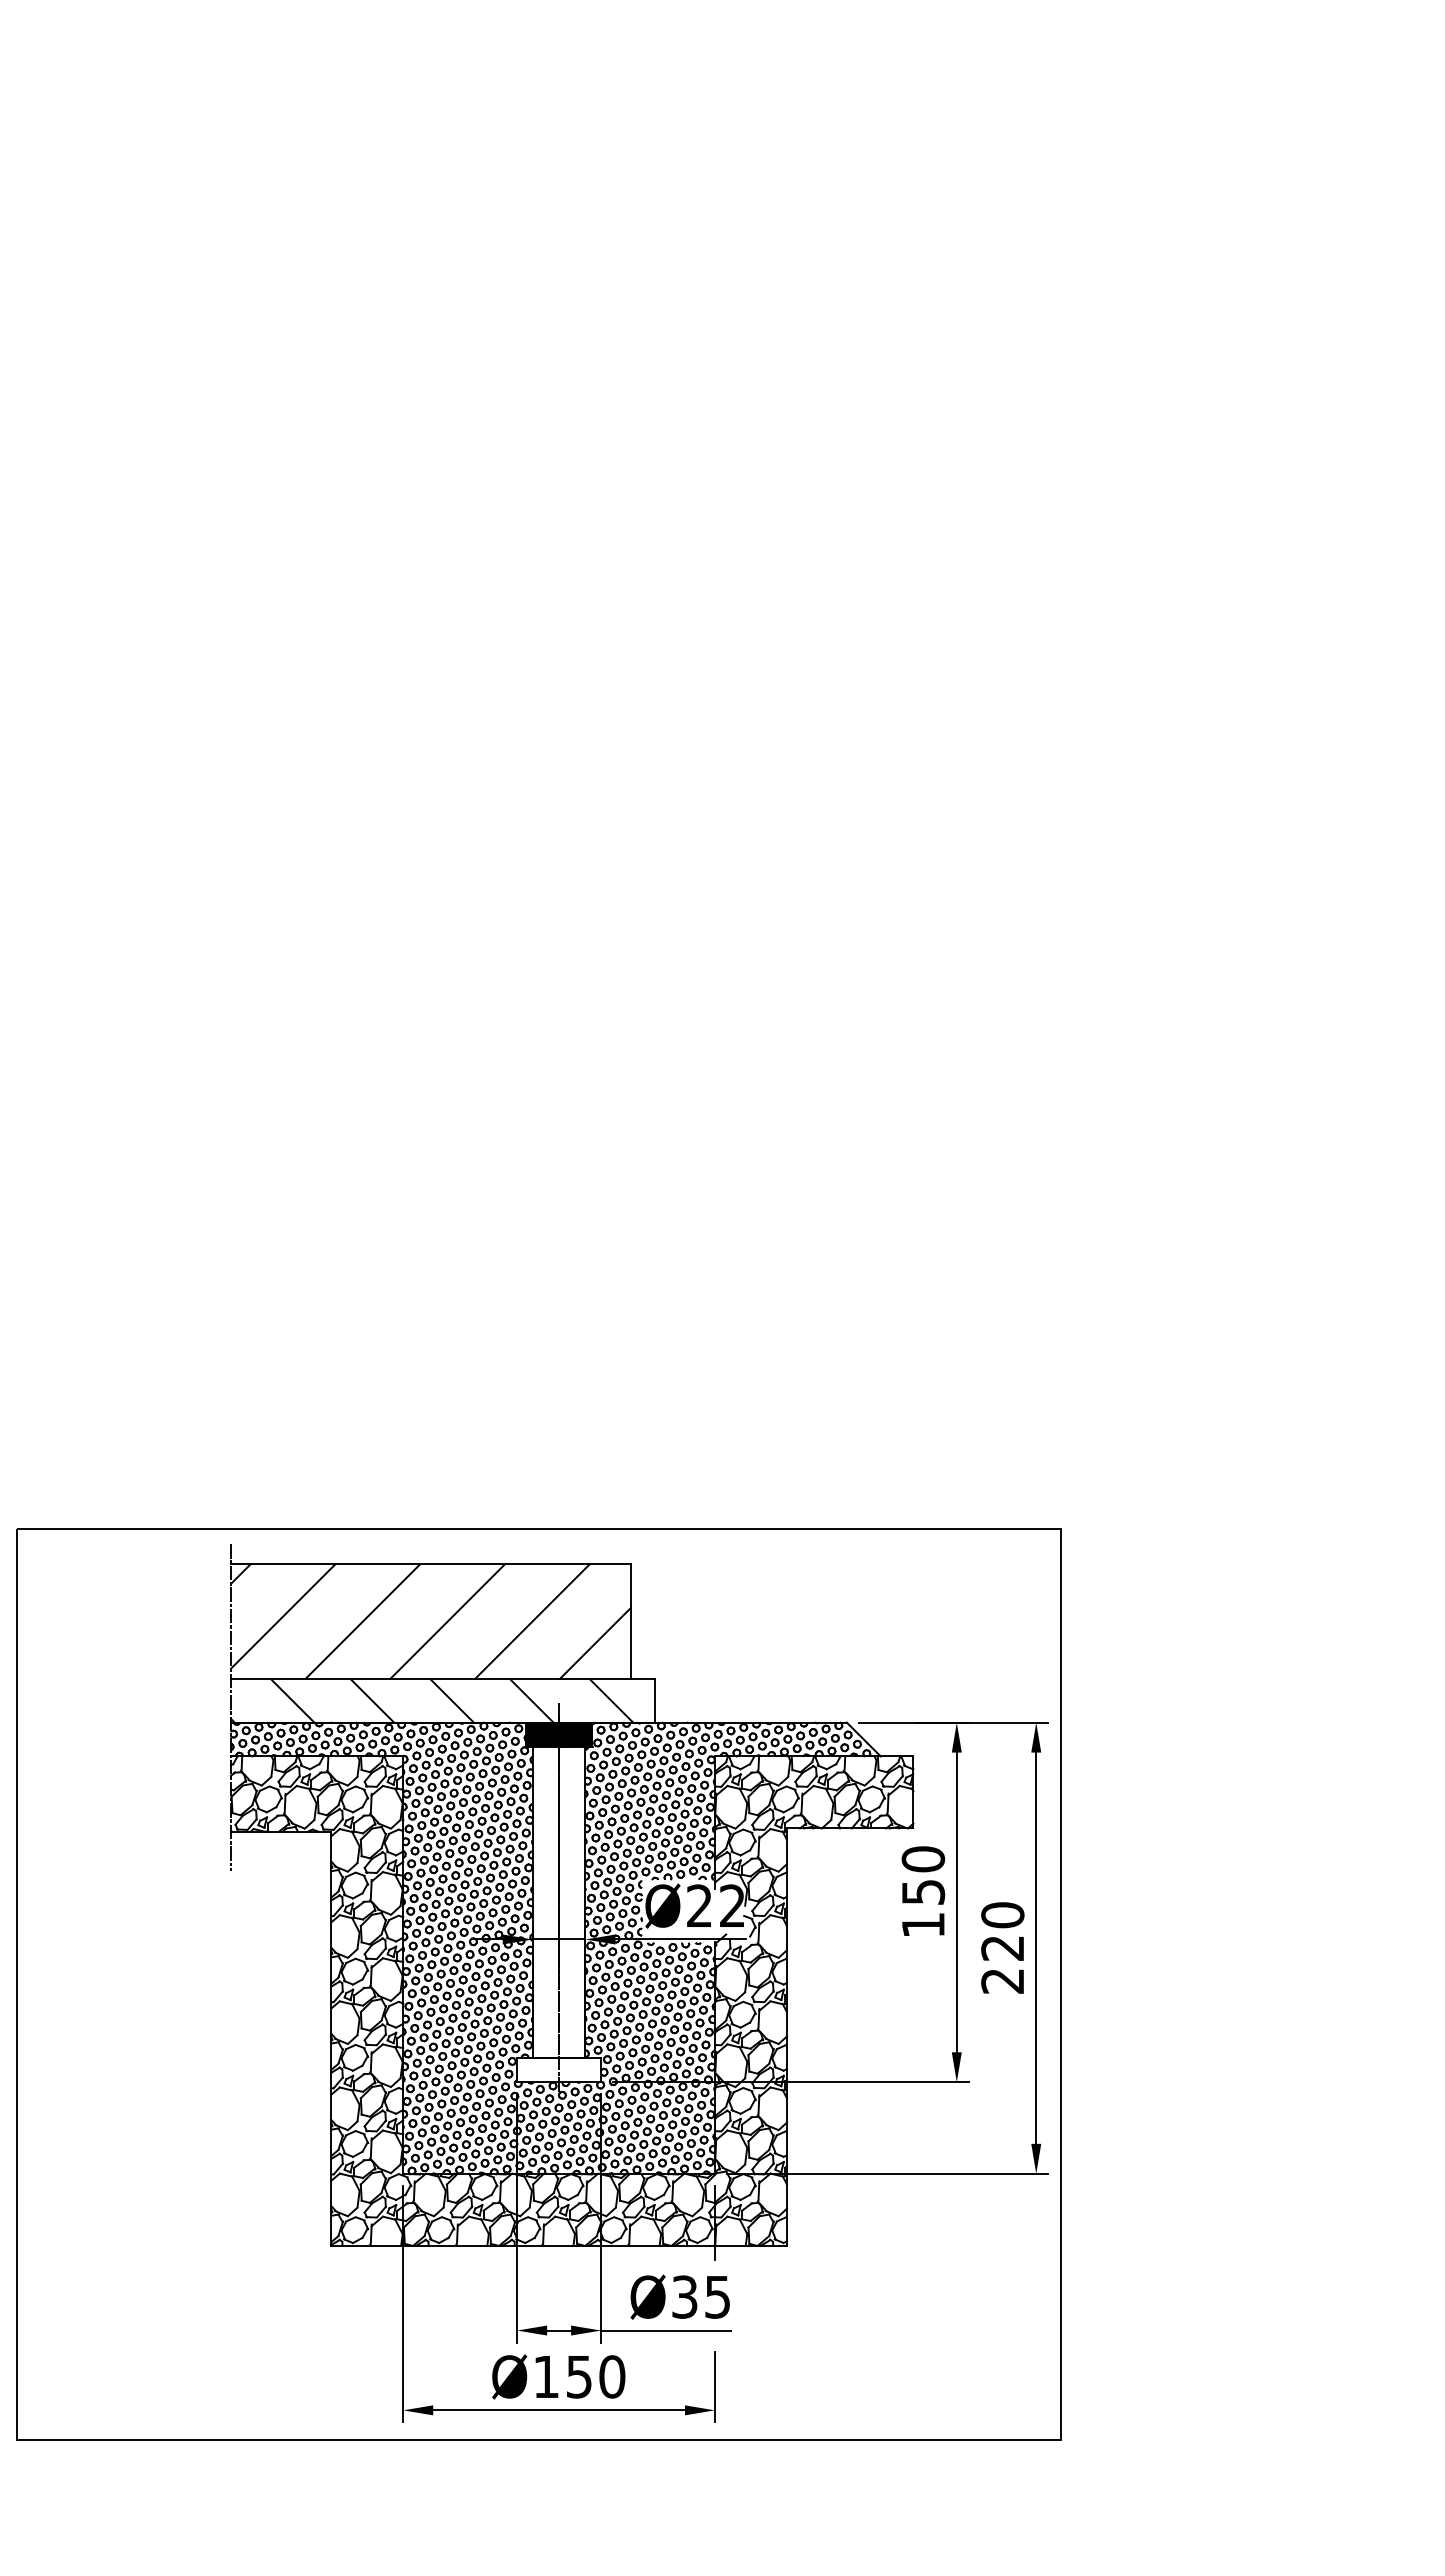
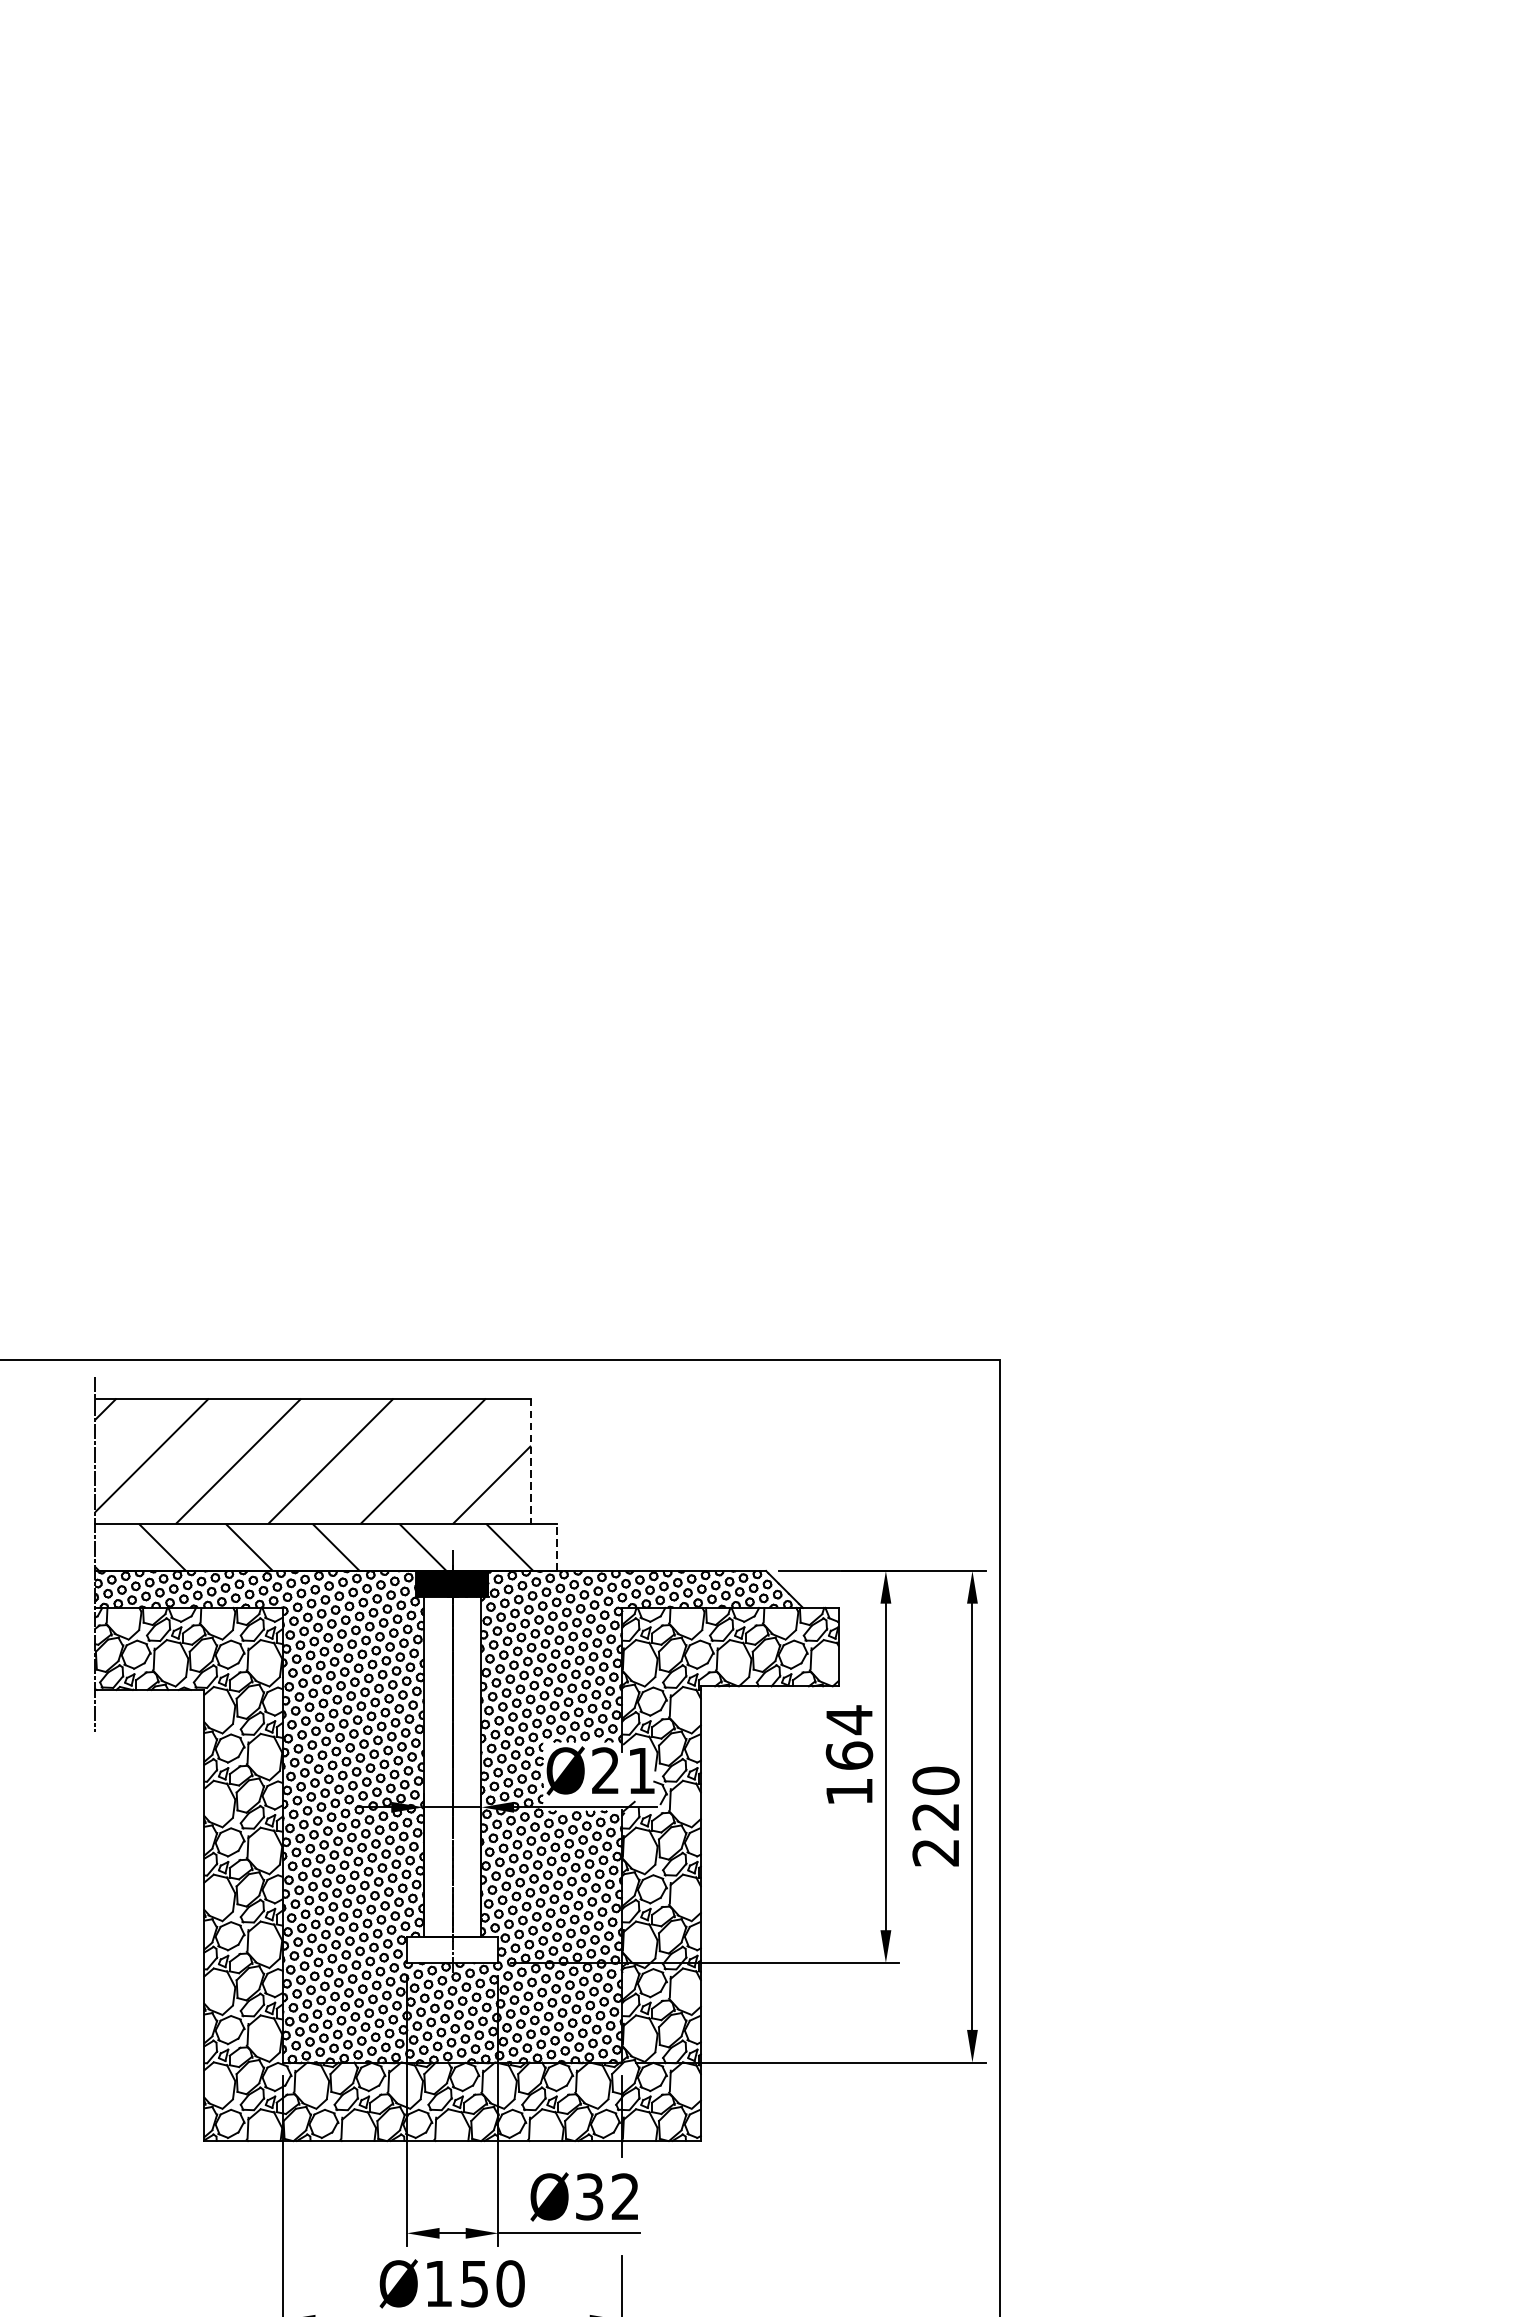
line: (631, 1621) -> (531, 1460), solid -> dashed
line: (655, 1701) -> (557, 1548), solid -> dashed
text: (923, 1875) -> (849, 1737), 150 -> 164
text: (732, 1905) -> (641, 1770), Ø22 -> Ø21
text: (717, 2296) -> (625, 2196), Ø35 -> Ø32

